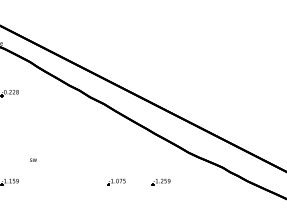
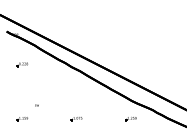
part: (116, 183) -> (76, 119), moved
part: (160, 183) -> (130, 119), moved

